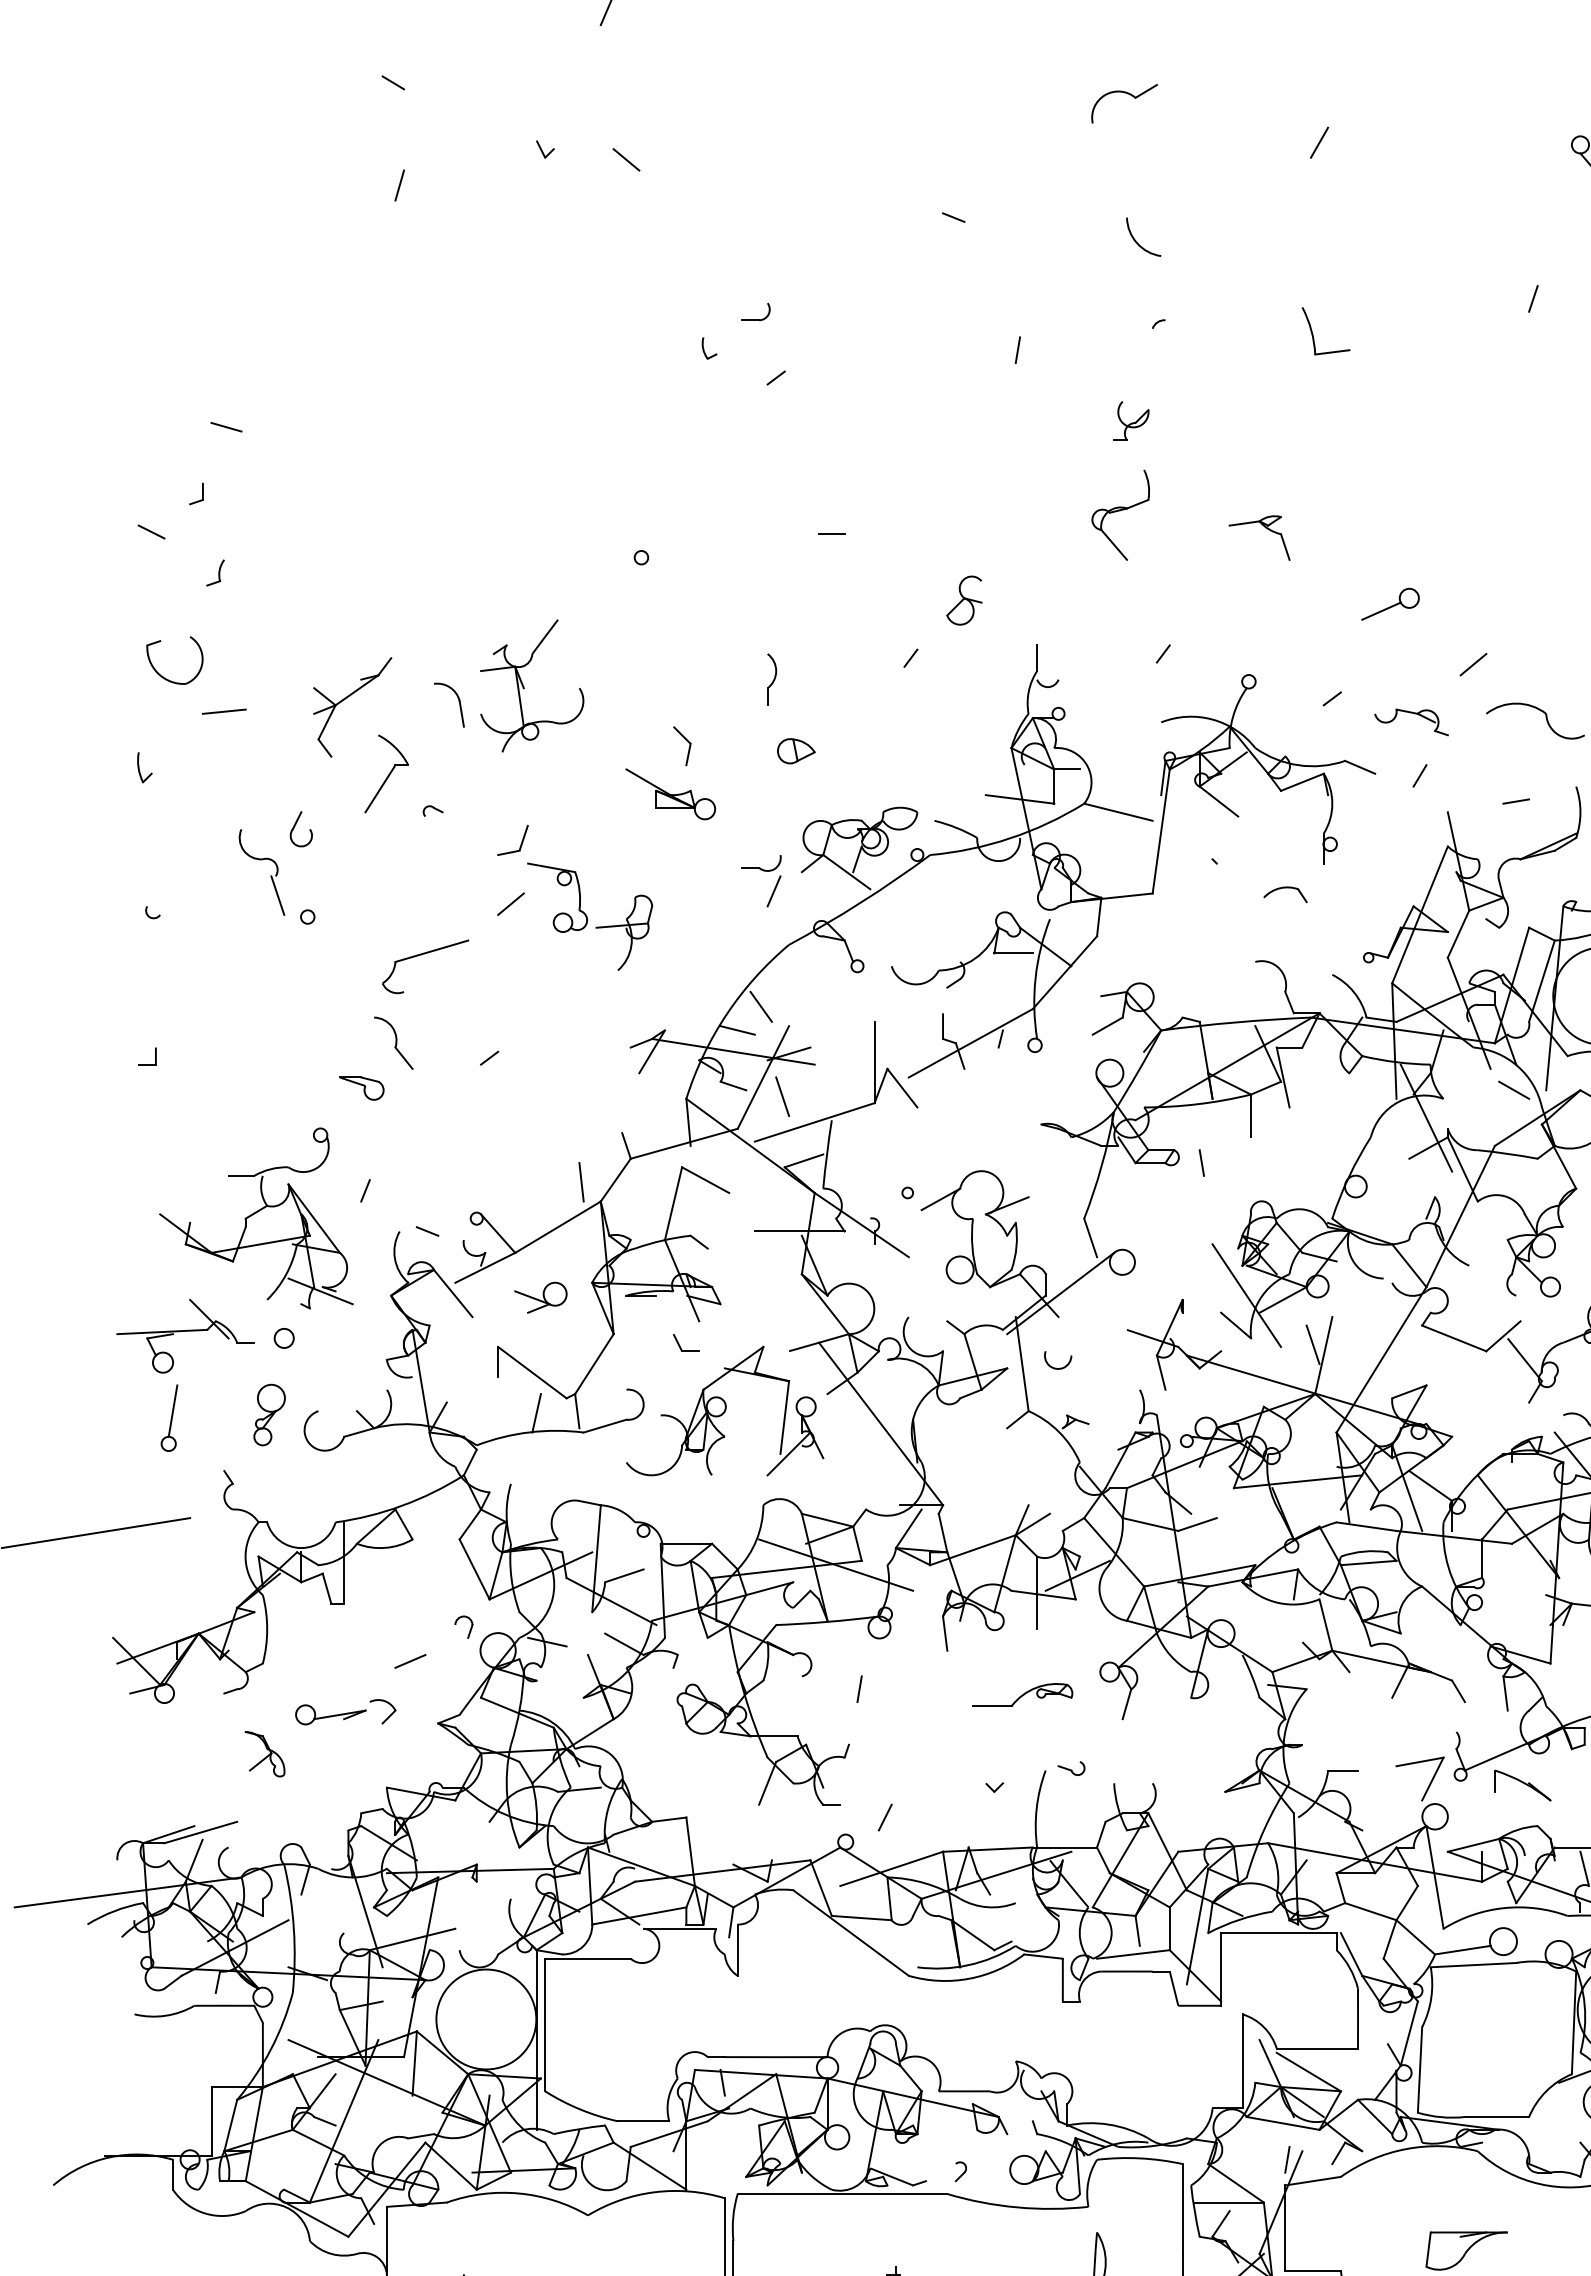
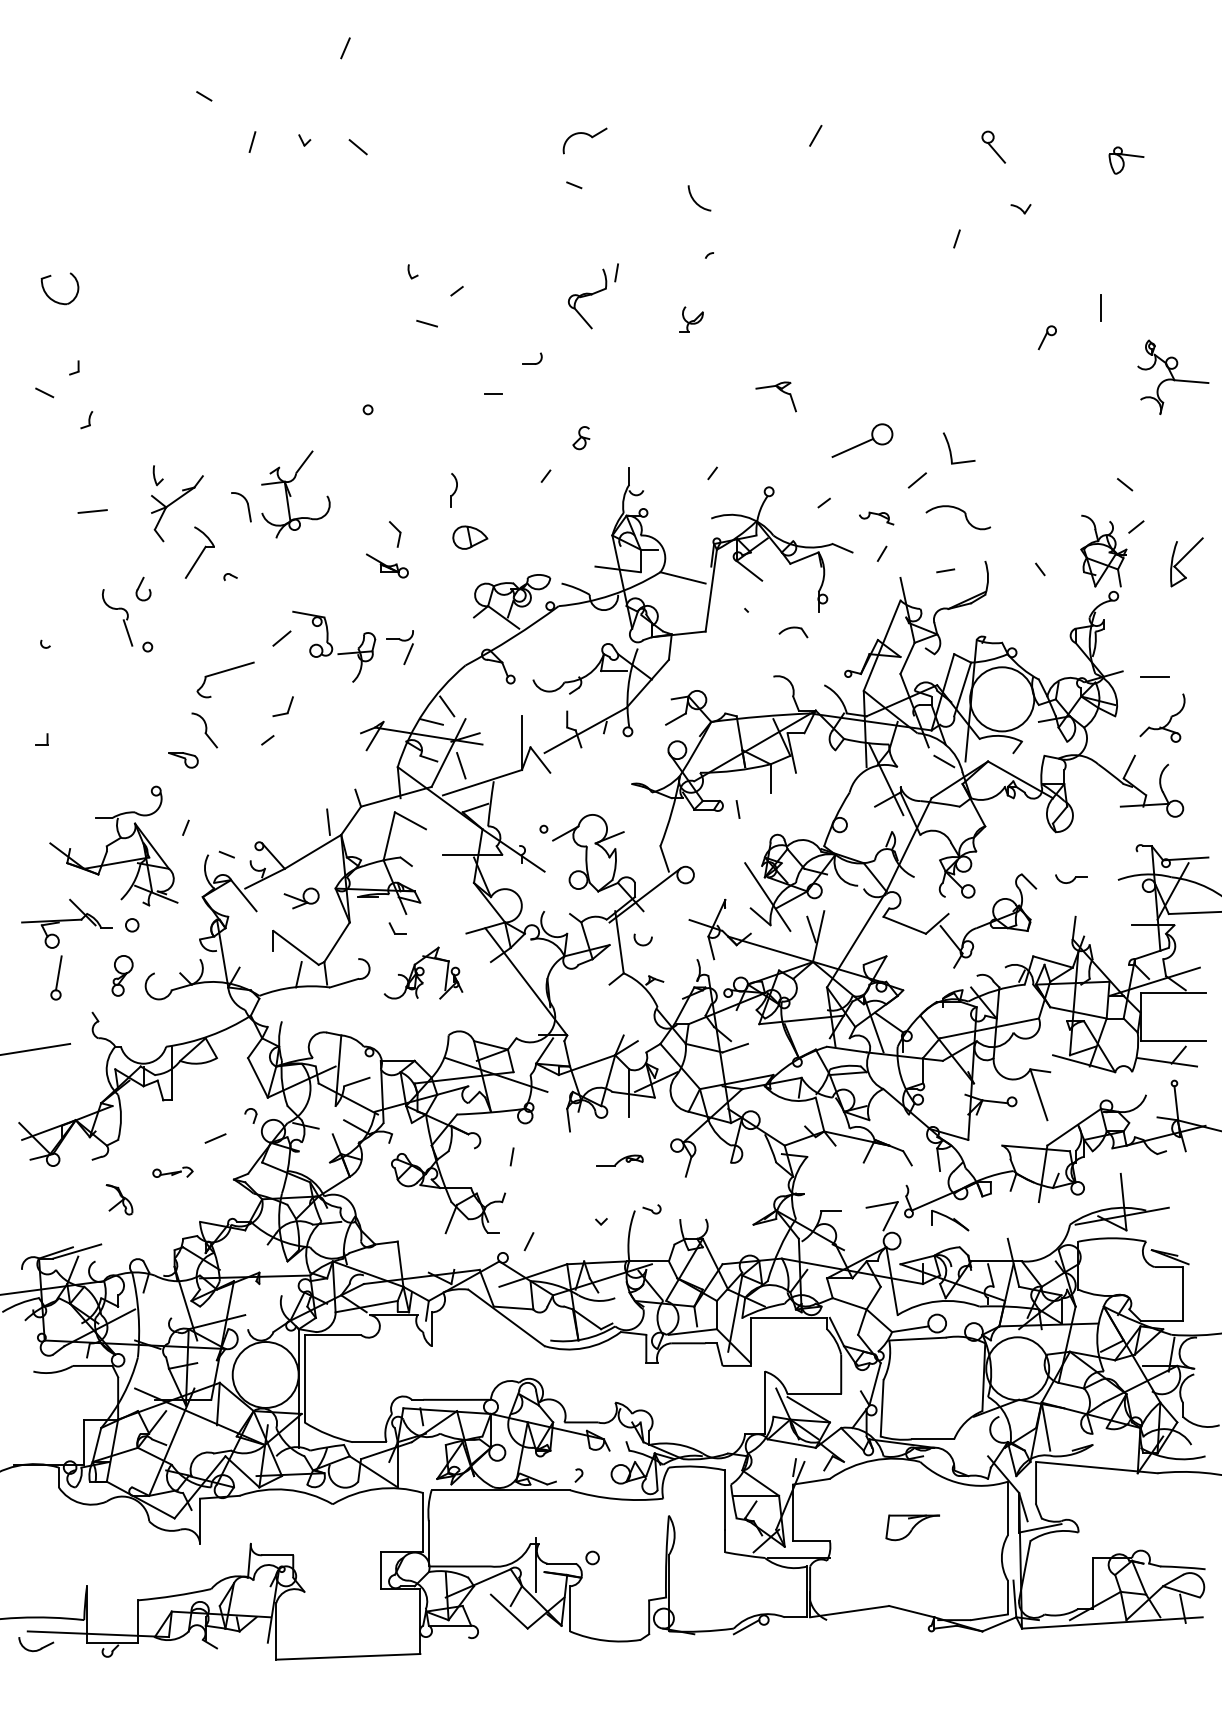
part: (1123, 102) -> (584, 140), moved
line: (399, 184) -> (252, 141), moved
part: (755, 311) -> (532, 358), moved
part: (1314, 336) -> (951, 451), moved
line: (225, 426) -> (426, 323), moved
part: (1120, 514) -> (587, 298), moved
part: (964, 599) -> (581, 437), size x0.7
part: (1390, 604) -> (862, 440), size x1.6
part: (163, 675) -> (52, 298), moved
part: (1411, 722) -> (876, 518), size x0.7
part: (796, 751) -> (470, 537), size x1.4
part: (143, 767) -> (157, 475), moved
part: (670, 793) -> (387, 565), size x0.7
part: (511, 840) -> (282, 706), moved
part: (763, 872) -> (401, 641), moved
part: (725, 1409) -> (423, 972), size x0.6
part: (1022, 1694) -> (619, 1160), size x0.7
part: (345, 1712) -> (172, 1172), size x0.6

